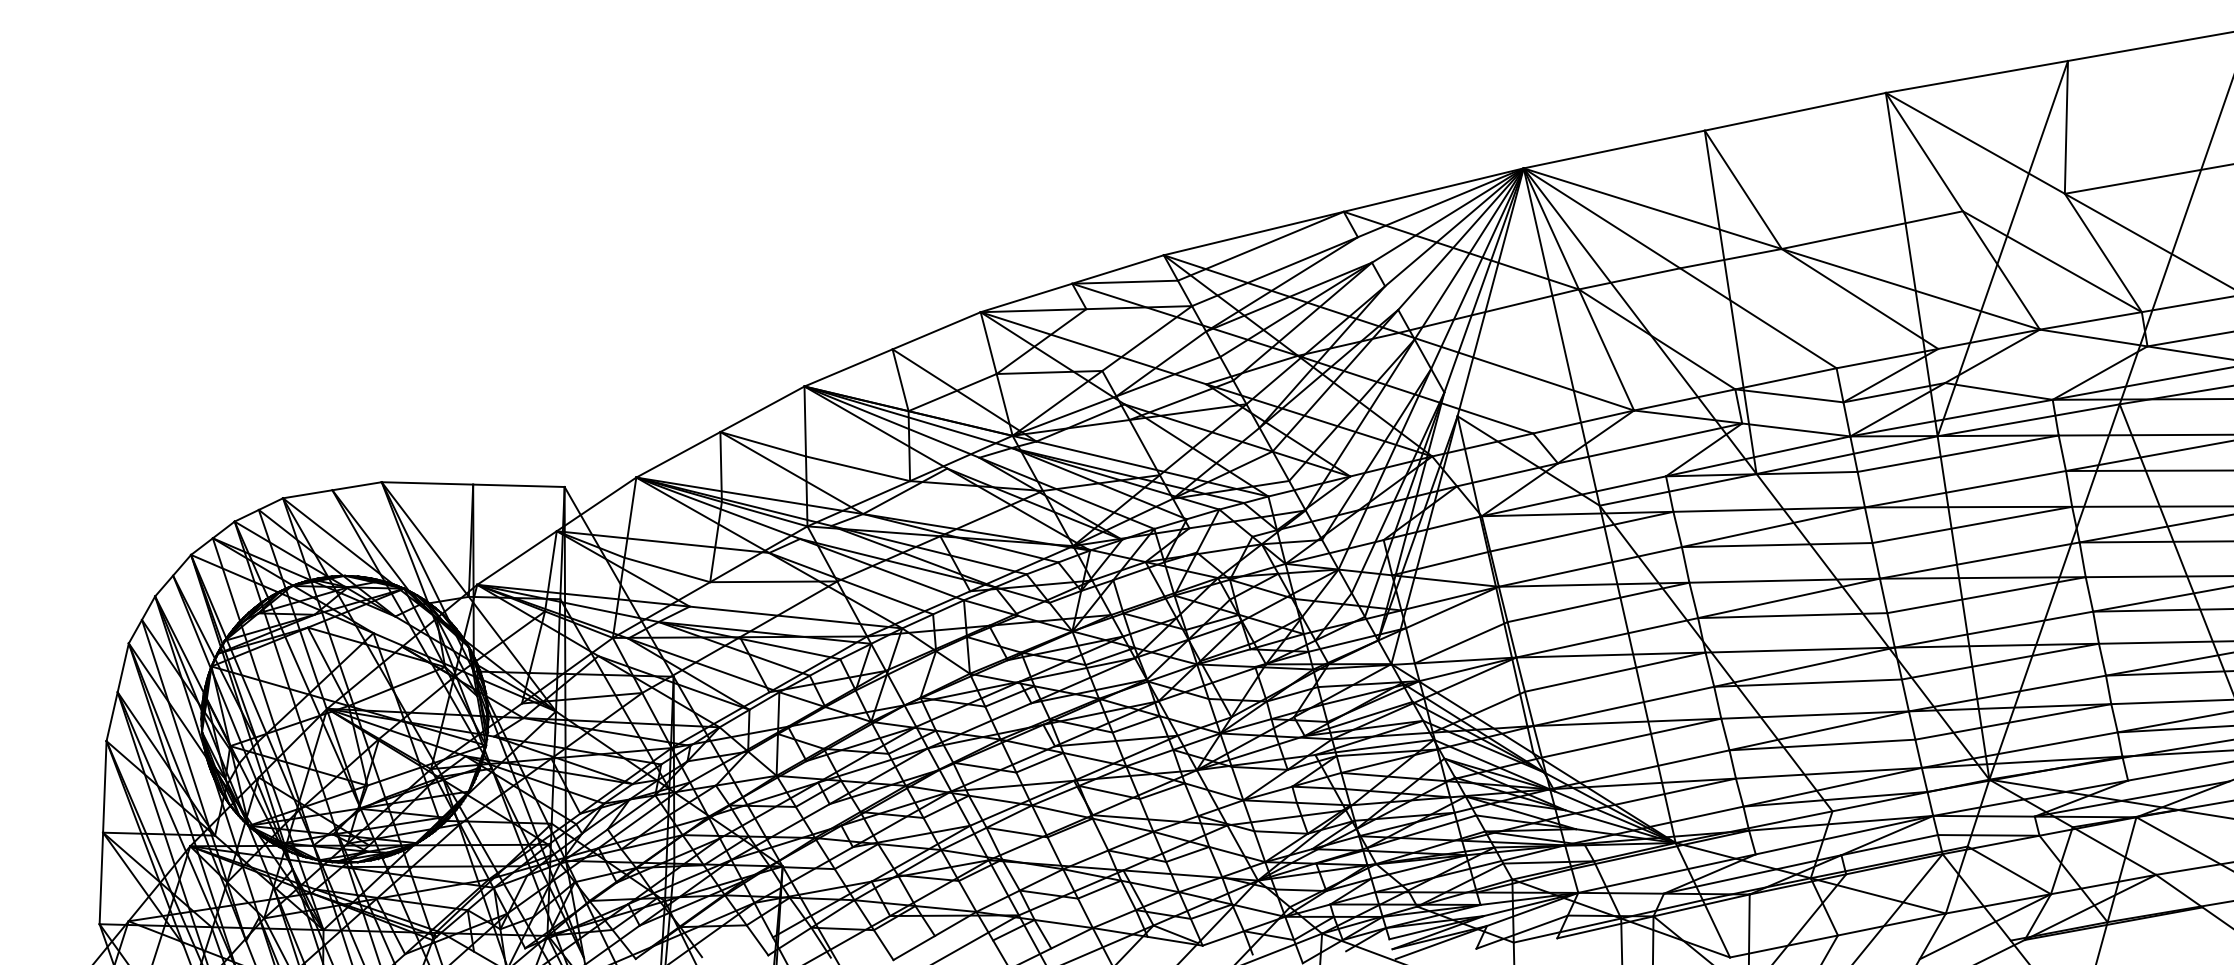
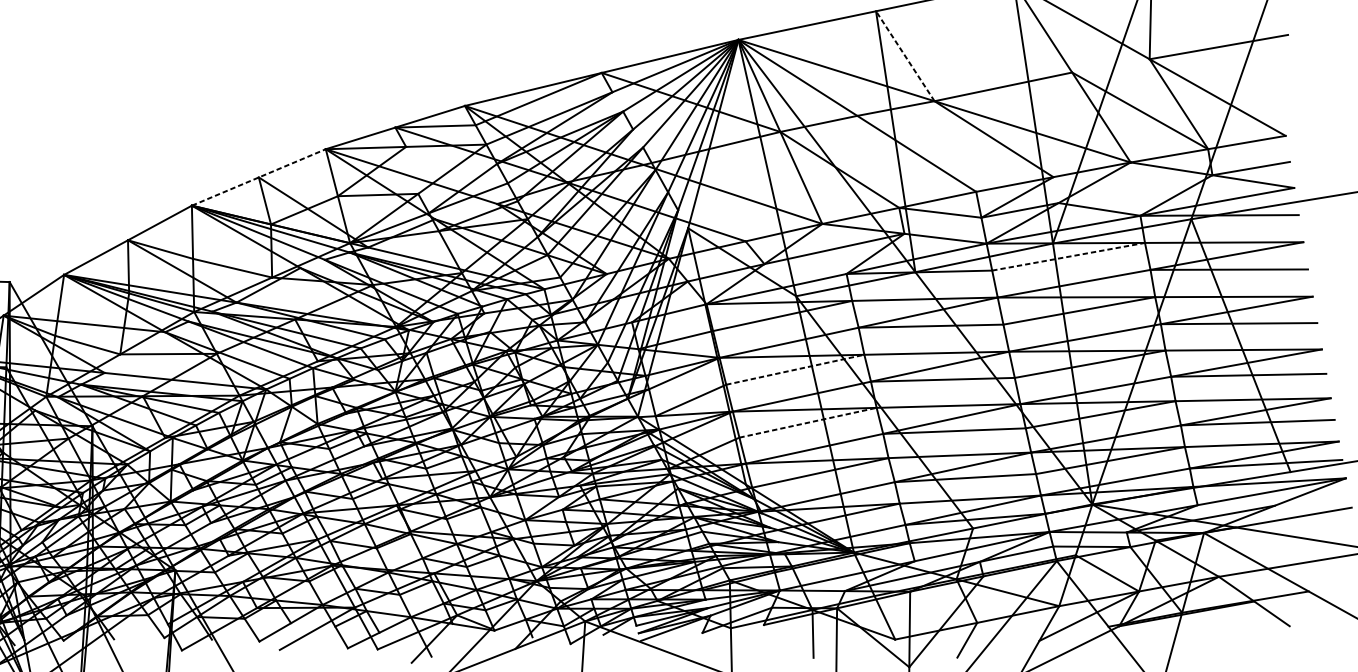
line: (1743, 189) -> (905, 55), solid -> dashed
line: (892, 349) -> (258, 177), solid -> dashed
line: (1958, 453) -> (1068, 256), solid -> dashed
line: (1598, 602) -> (795, 369), solid -> dashed
line: (1615, 672) -> (808, 423), solid -> dashed

